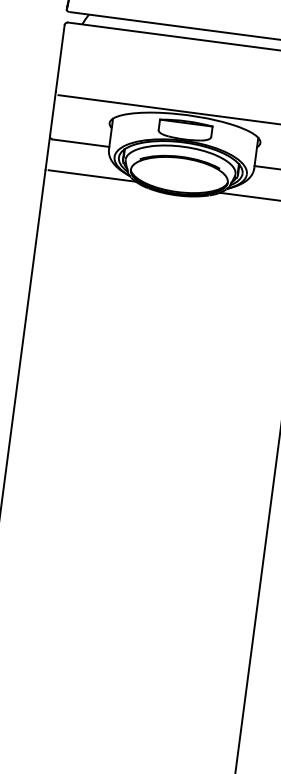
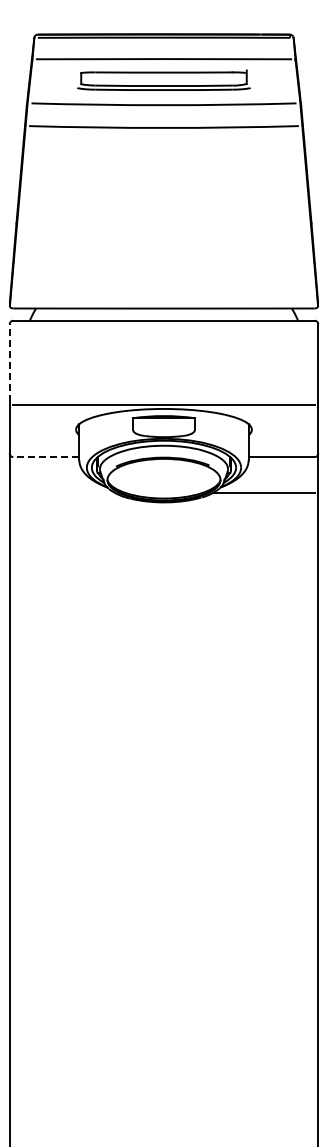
line: (60, 58) -> (9, 363), solid -> dashed
line: (80, 143) -> (45, 457), solid -> dashed
line: (92, 175) -> (64, 492), removed

